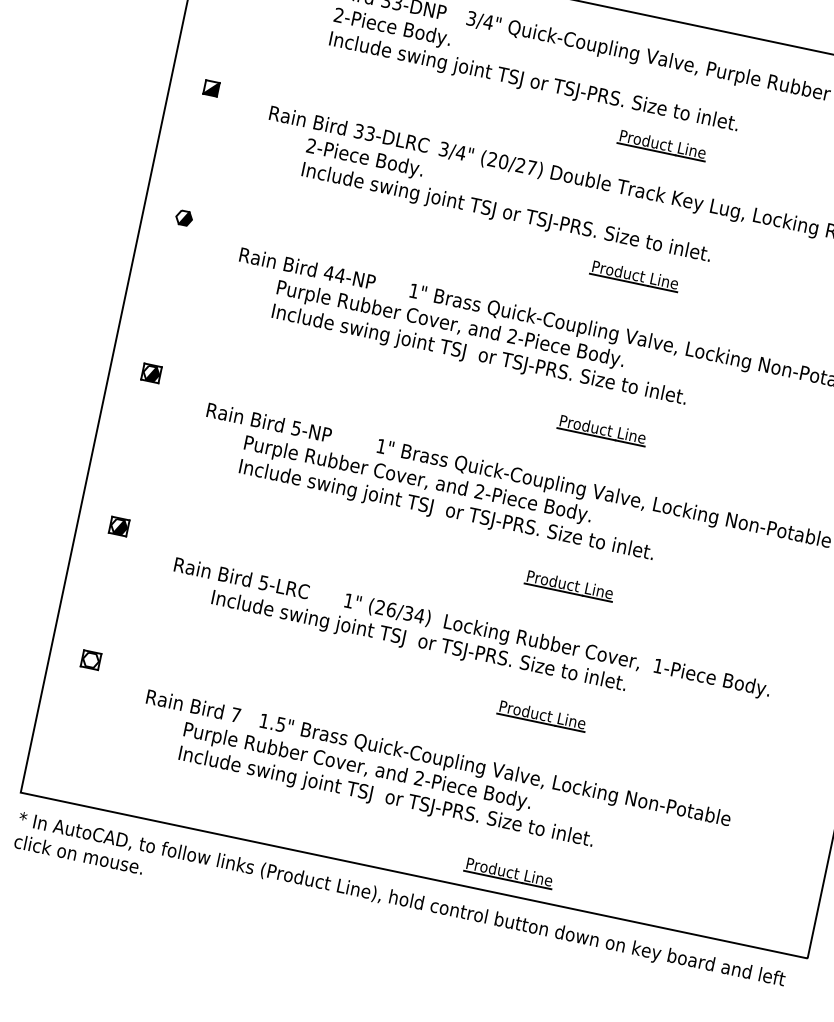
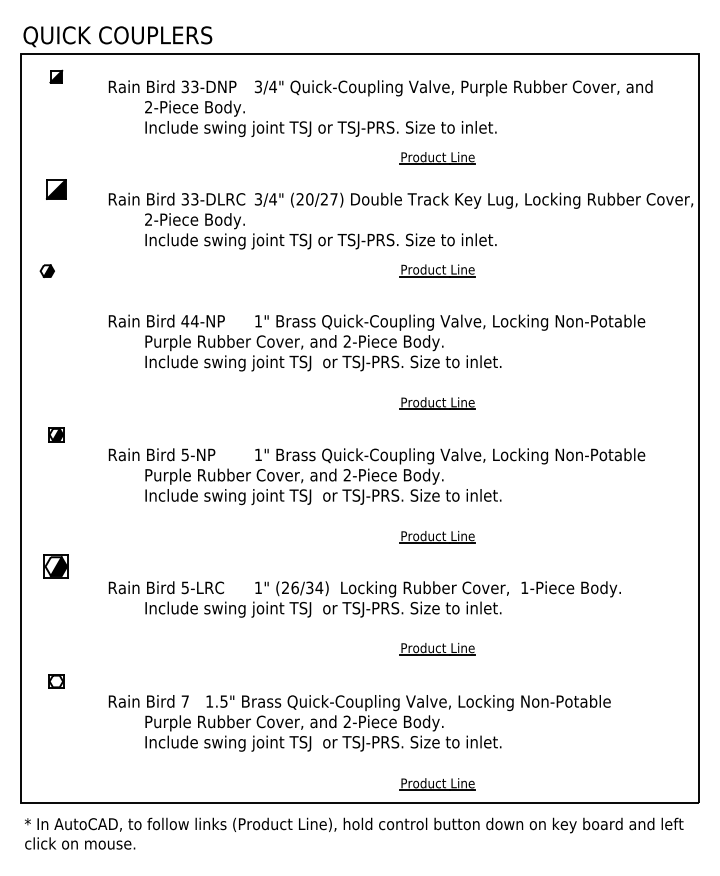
part: (211, 88) -> (56, 189), size x1.6
part: (183, 217) -> (46, 270), moved
part: (119, 526) -> (56, 566), size x1.6

